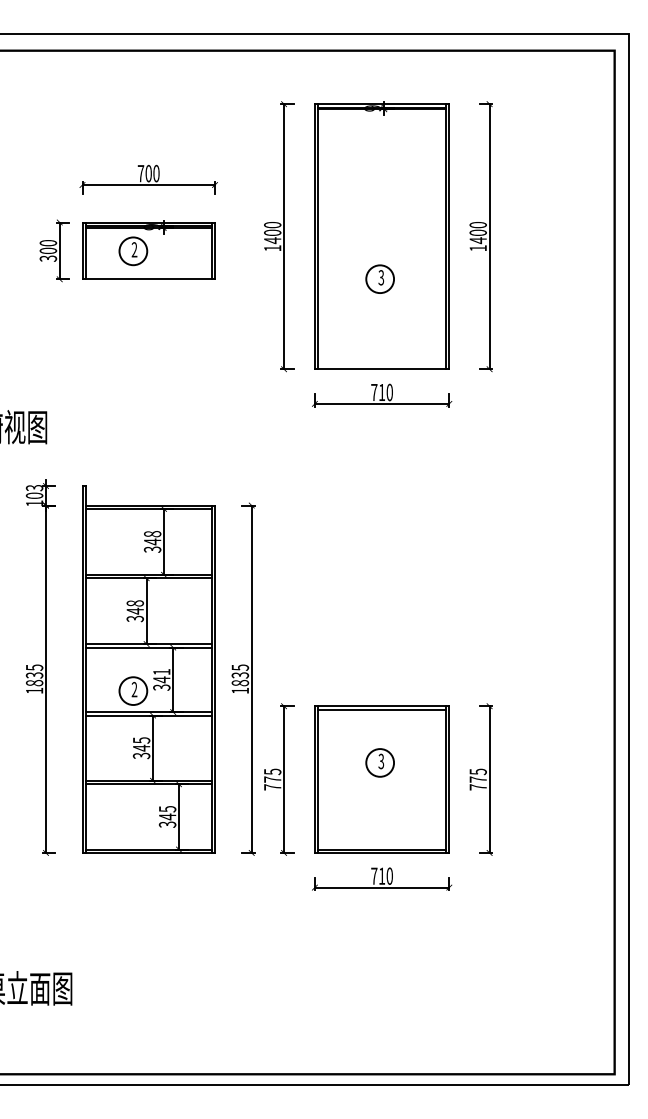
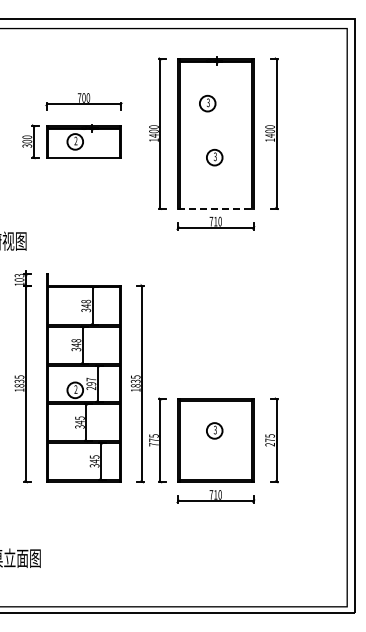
part: (367, 183) -> (207, 103), added
line: (381, 369) -> (215, 208), solid -> dashed
text: (162, 678) -> (91, 383), 341 -> 297
text: (477, 786) -> (269, 444), 775 -> 275

